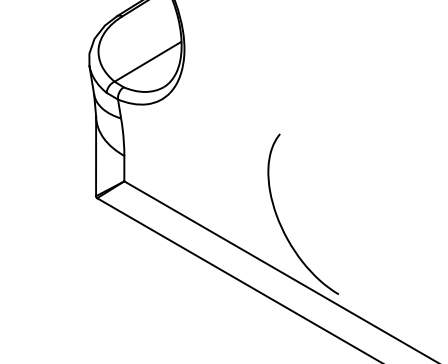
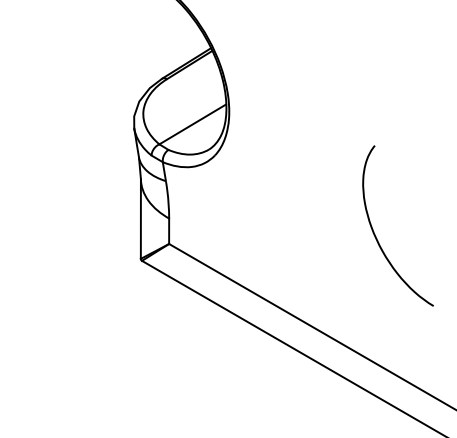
curve: (281, 224) -> (376, 236), moved

